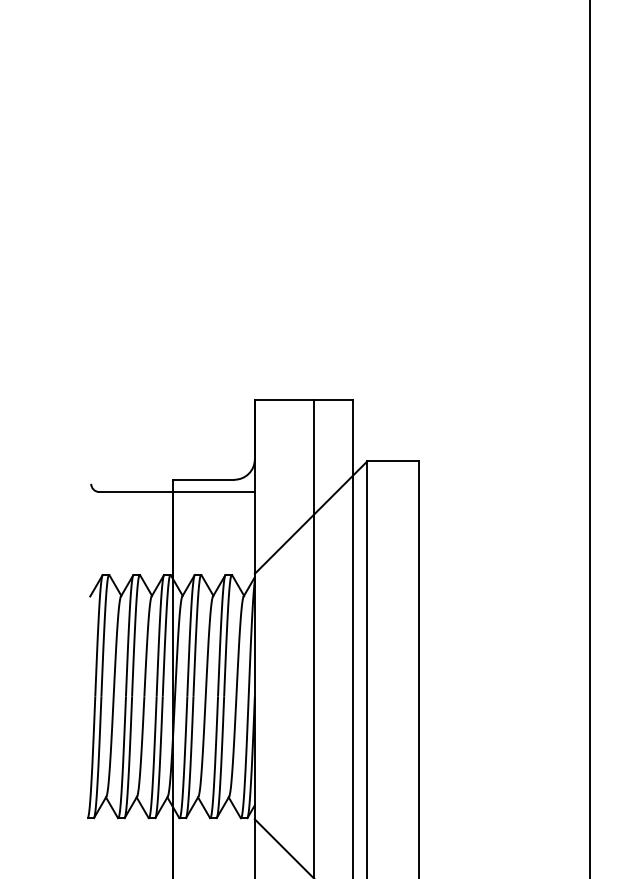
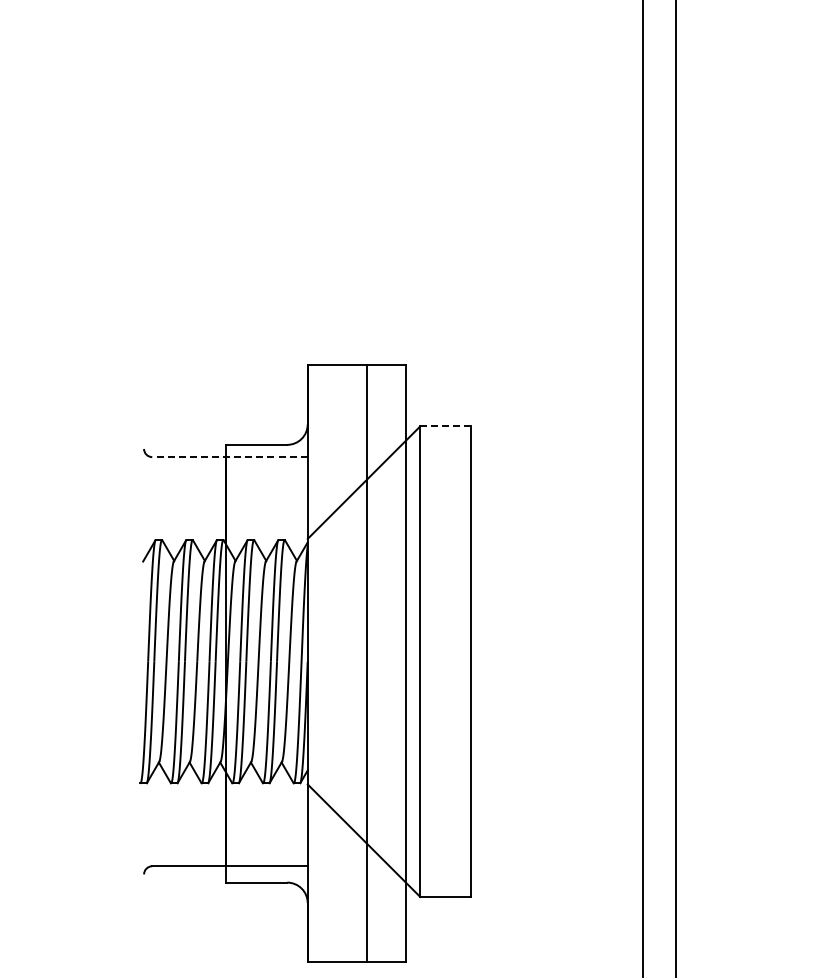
line: (392, 461) -> (445, 426), solid -> dashed
line: (176, 492) -> (229, 457), solid -> dashed

